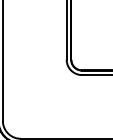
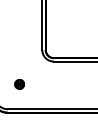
part: (36, 105) -> (19, 84), added

